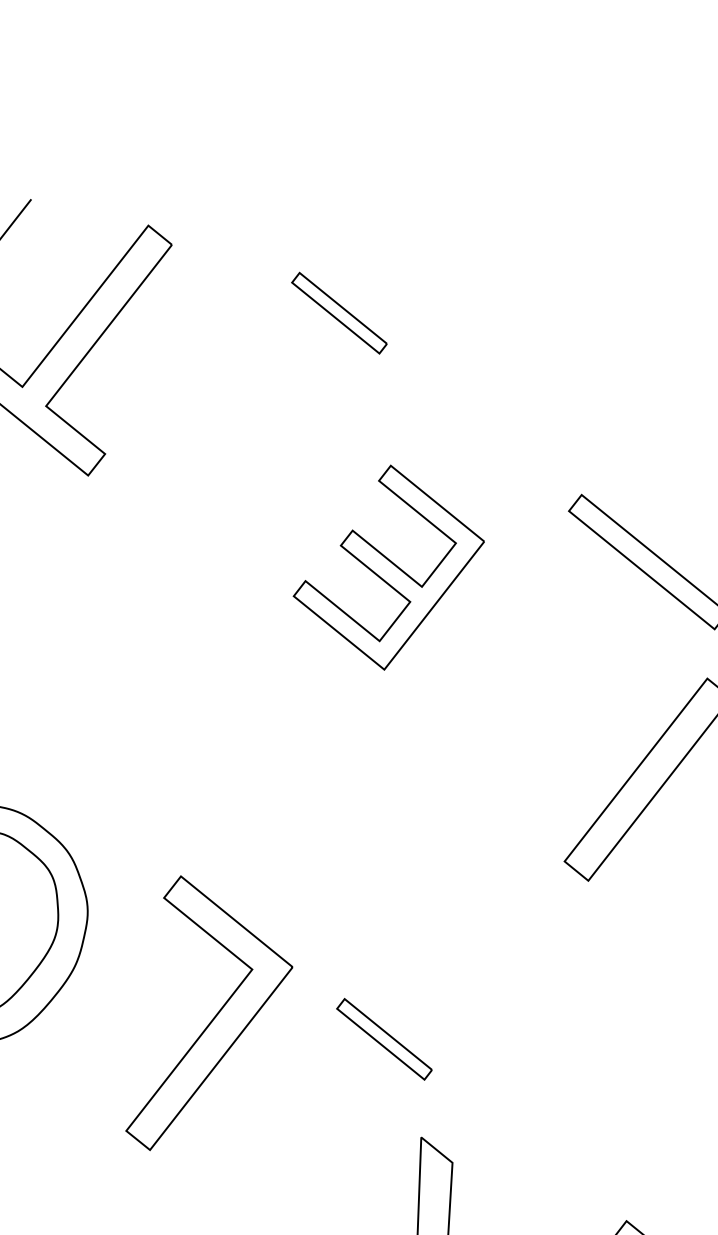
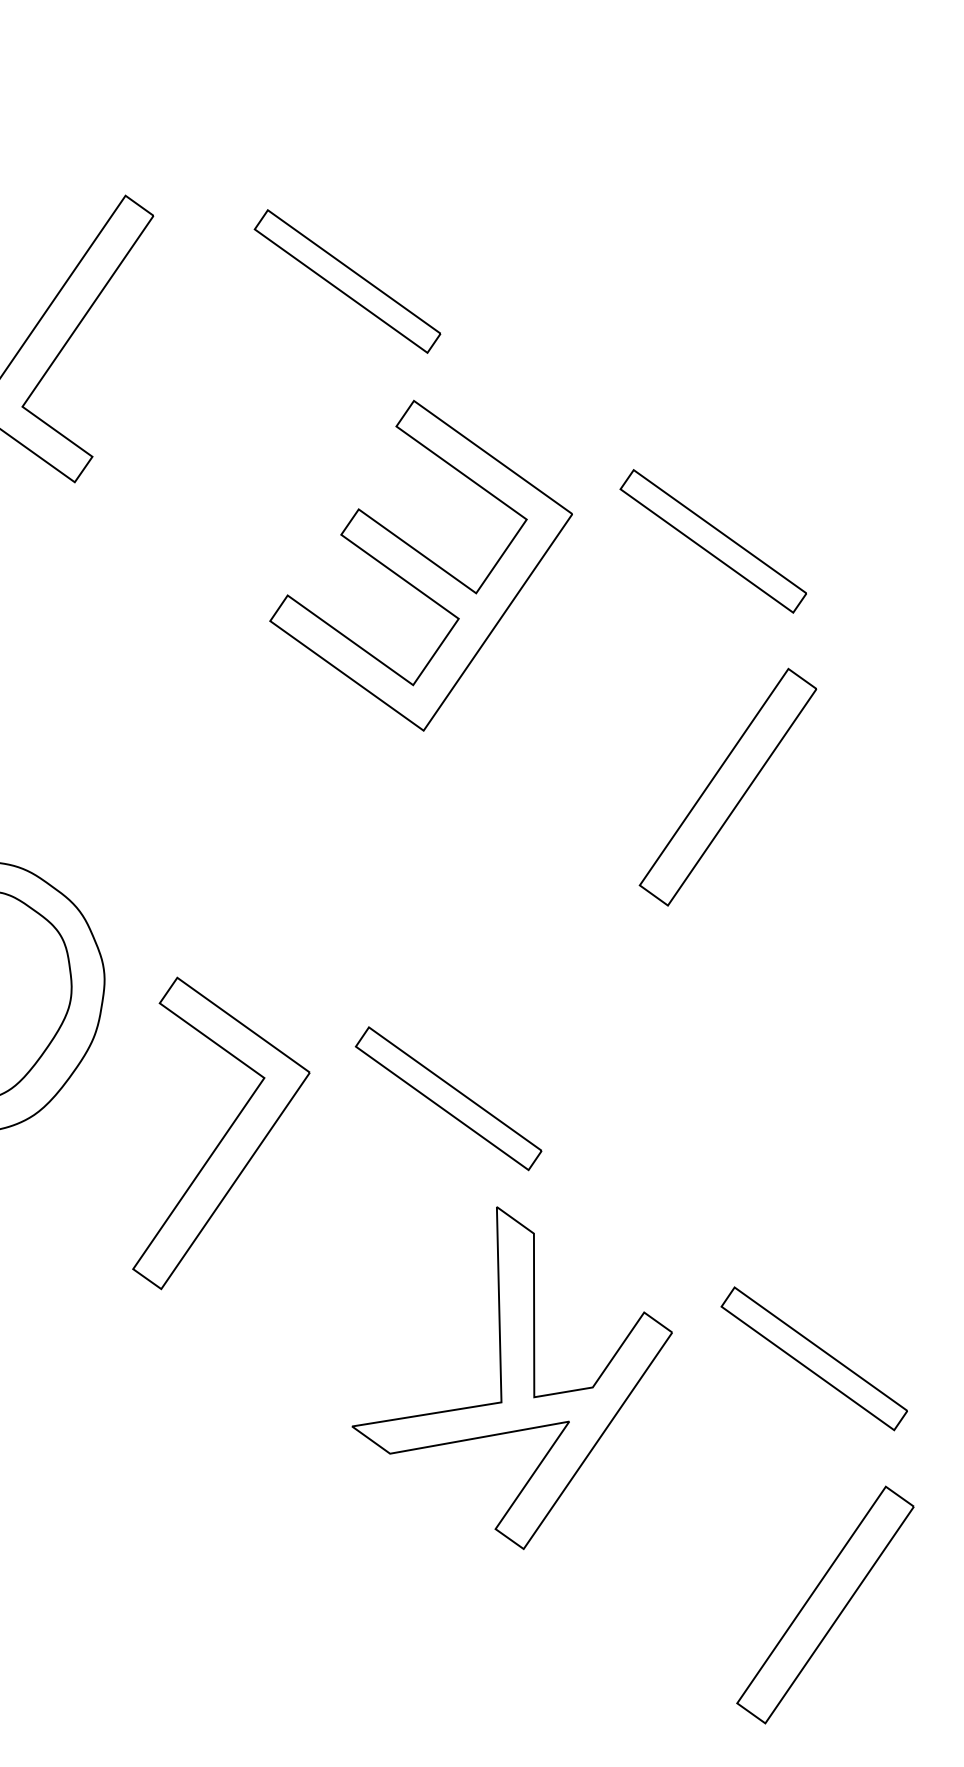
part: (339, 313) -> (347, 281), size x1.67
part: (388, 567) -> (420, 565), size x1.43
part: (211, 1016) -> (221, 1133), moved
part: (384, 1039) -> (448, 1098), size x1.67

